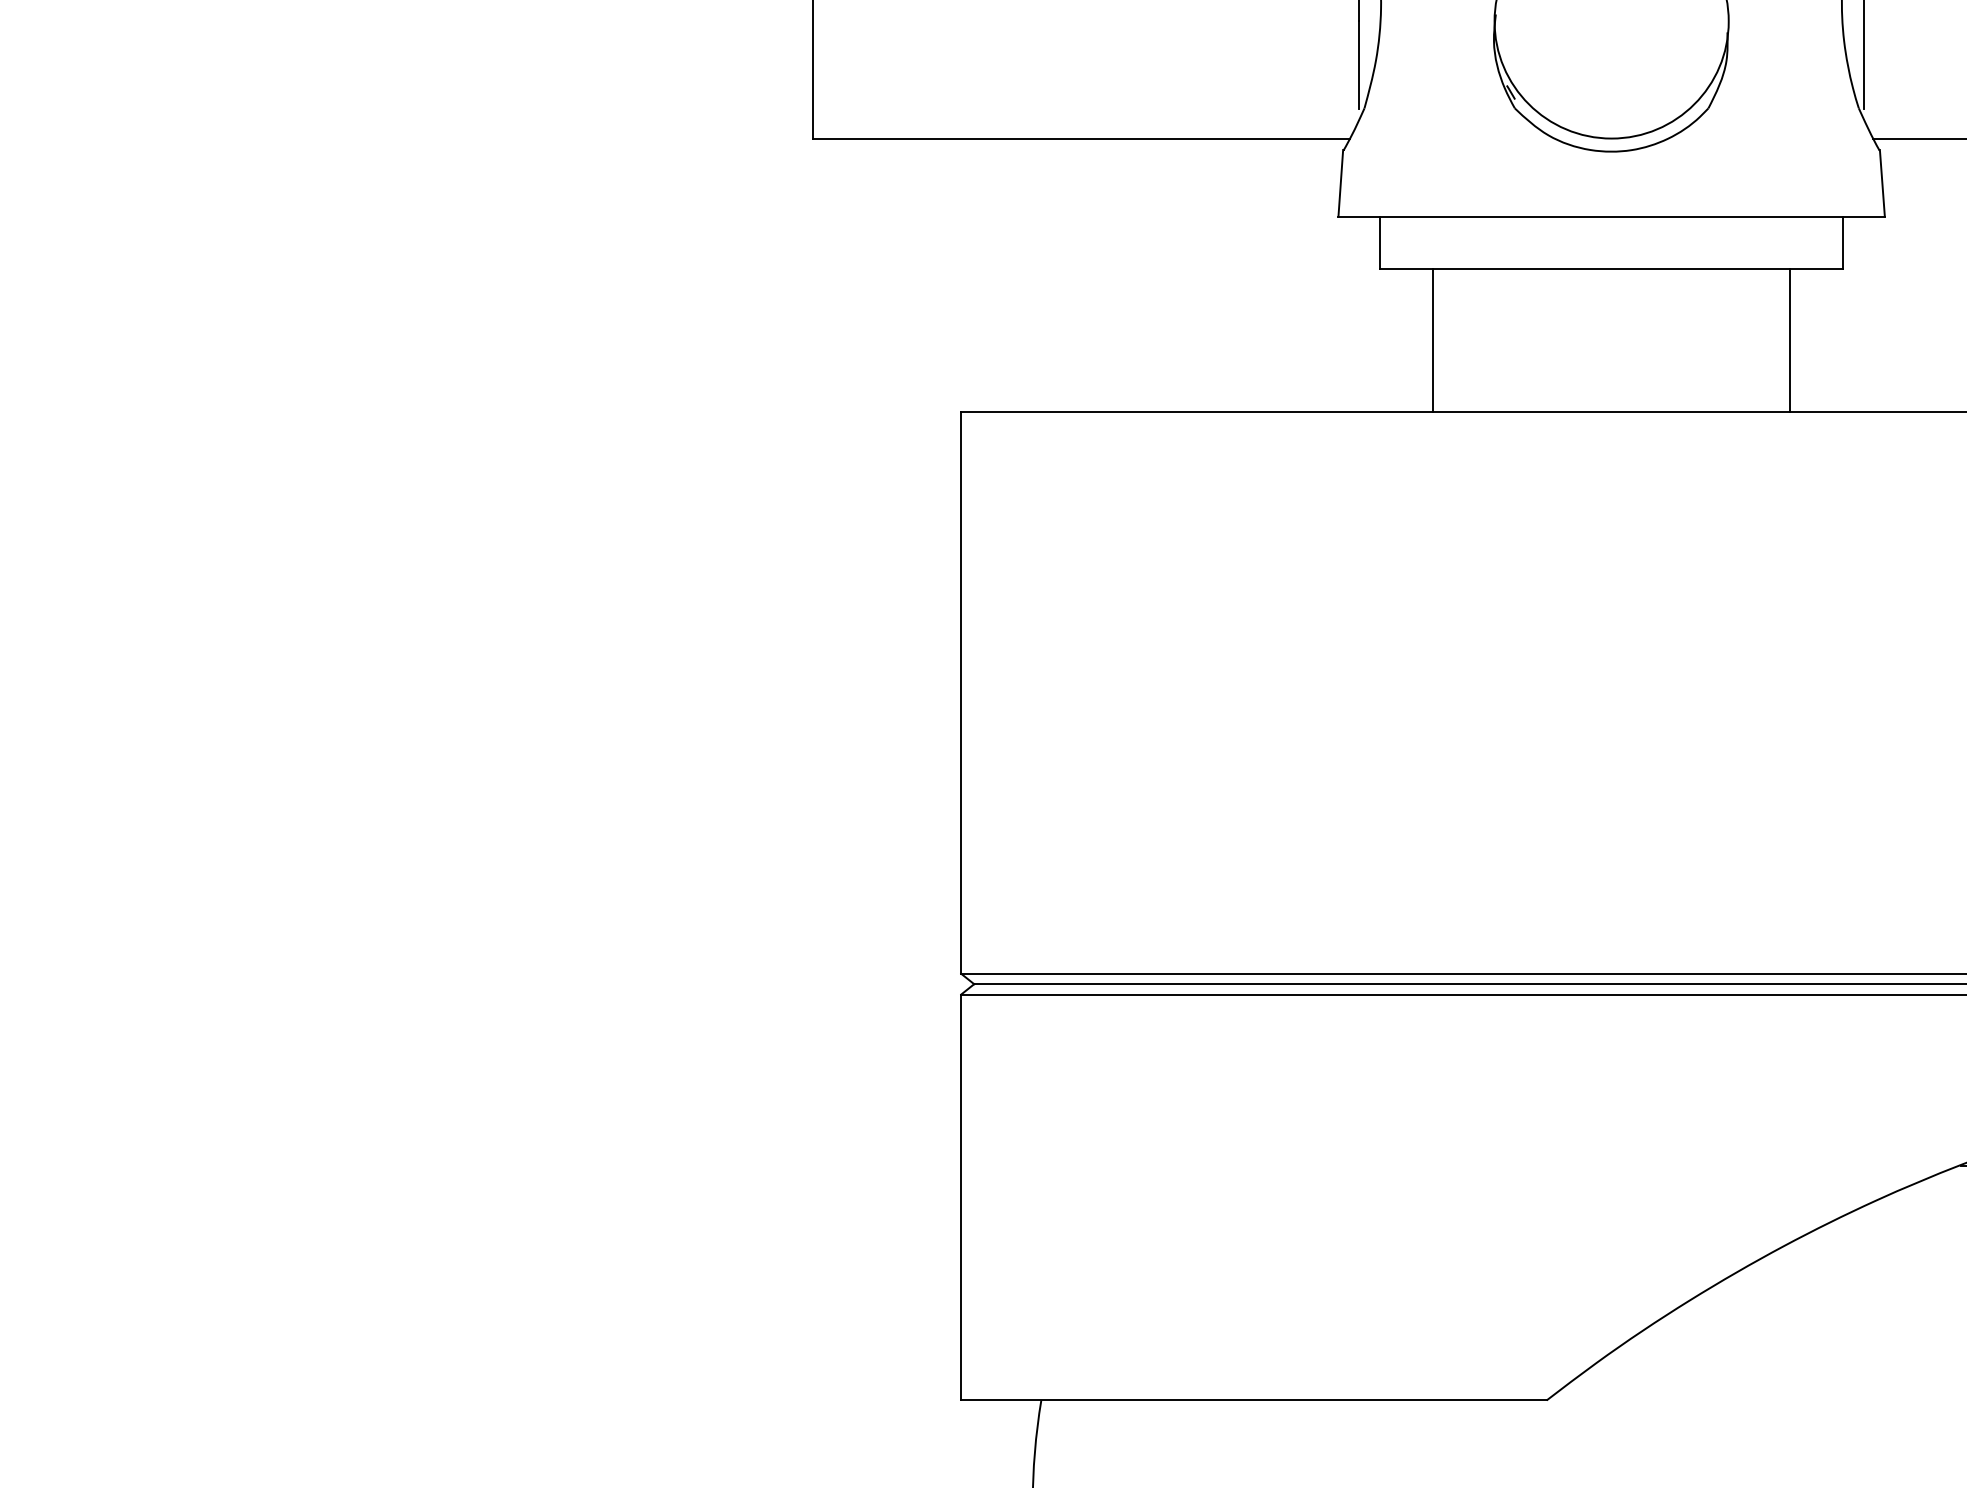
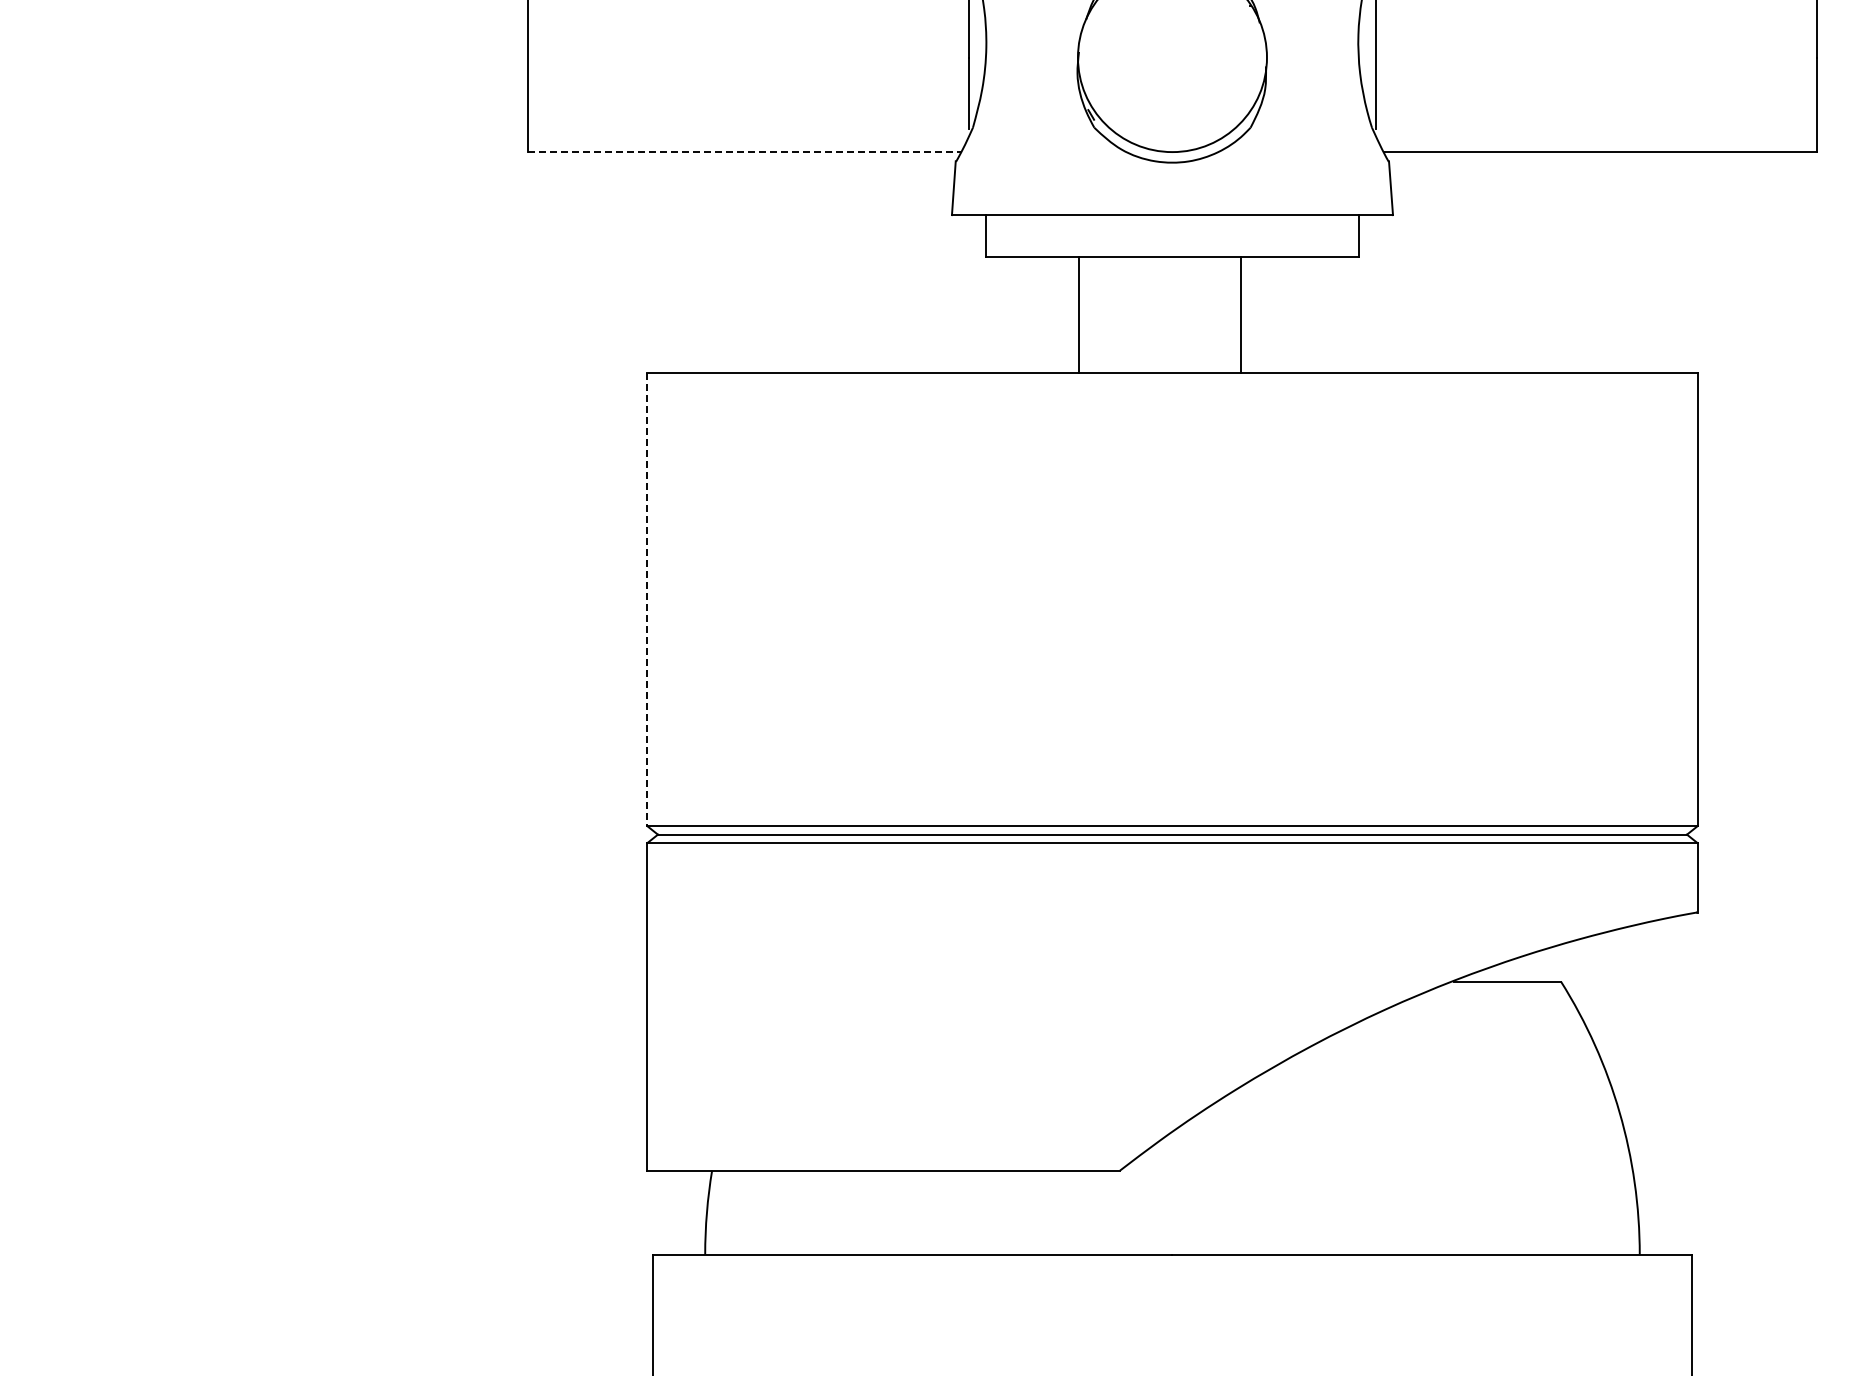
line: (1081, 139) -> (744, 152), solid -> dashed
line: (1433, 339) -> (1078, 314), moved
line: (1790, 339) -> (1241, 314), moved
line: (961, 692) -> (647, 599), solid -> dashed

